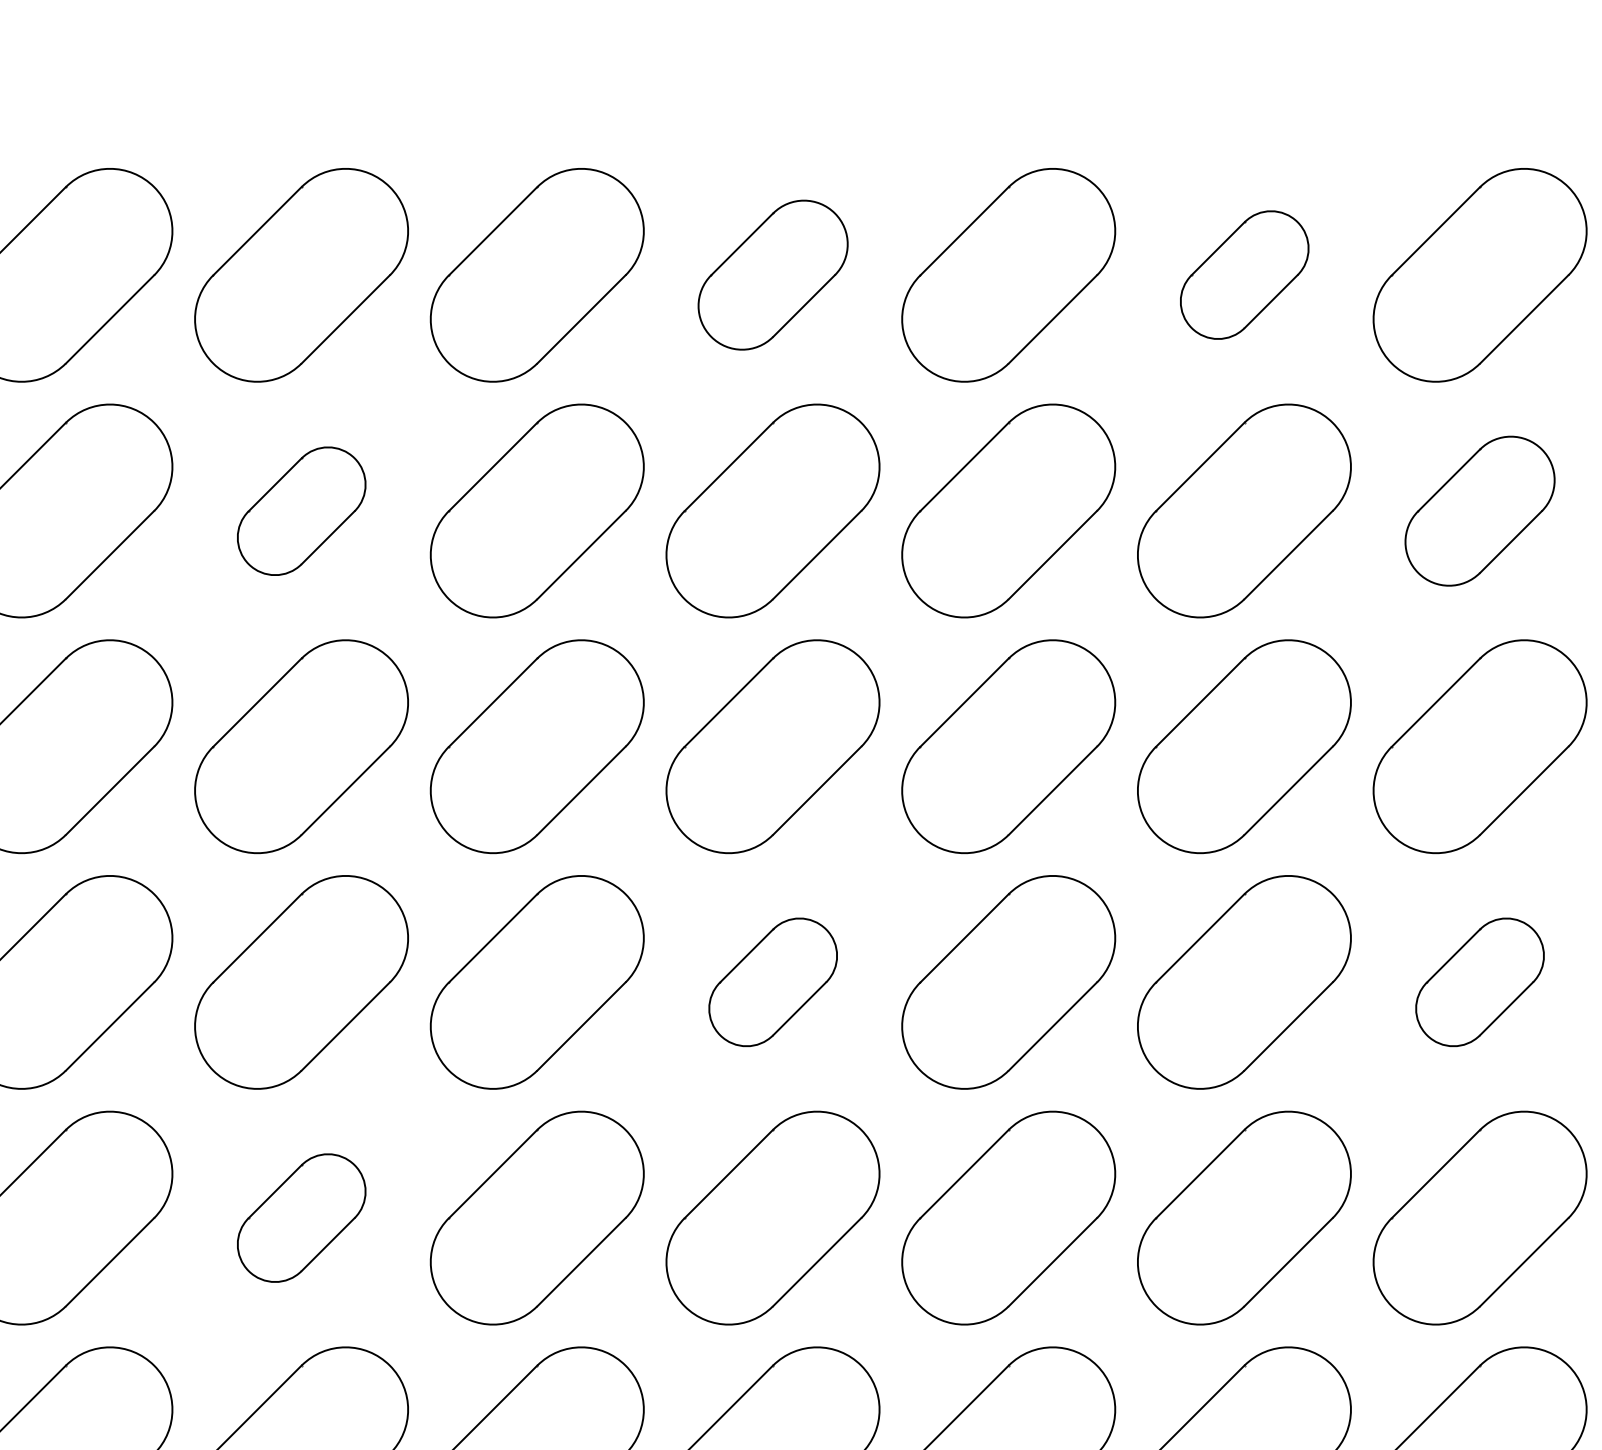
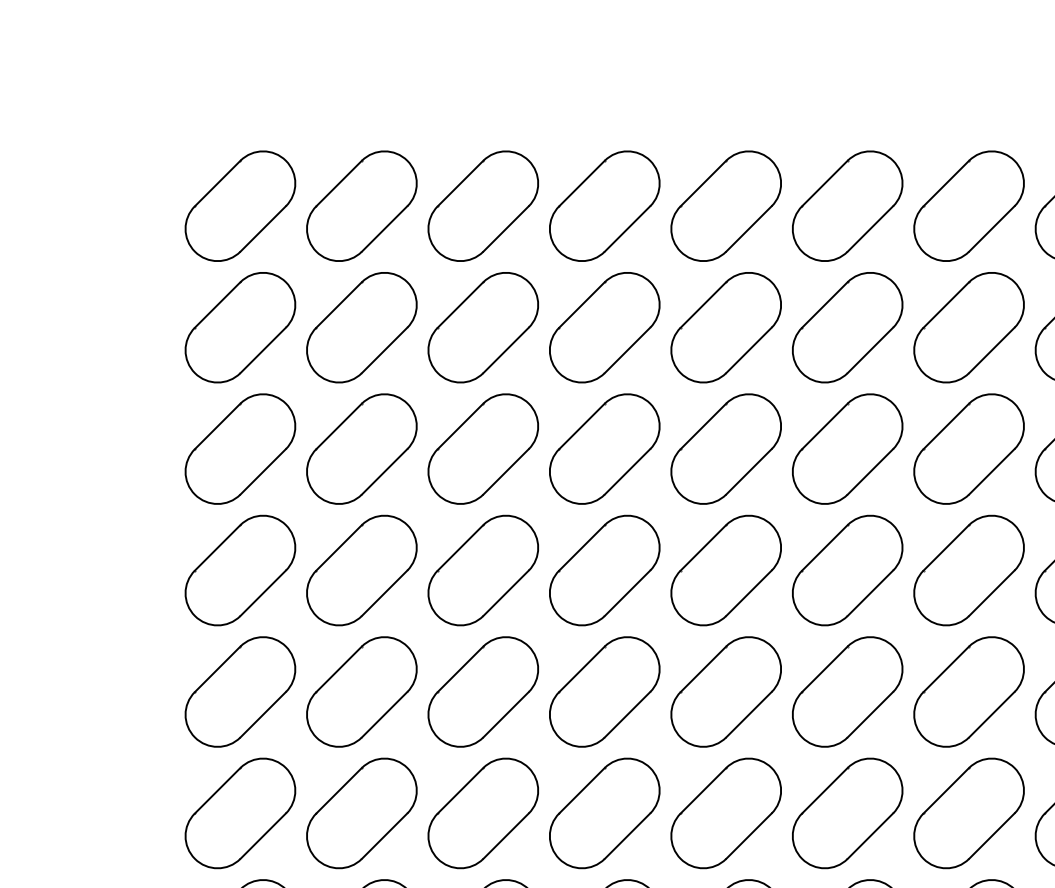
part: (772, 273) -> (604, 205), size x1.43
part: (1244, 273) -> (847, 205), size x1.67
part: (300, 510) -> (361, 327), size x1.67
part: (1478, 510) -> (968, 327), size x1.43
part: (772, 982) -> (604, 570), size x1.67
part: (1478, 982) -> (968, 570), size x1.67
part: (300, 1217) -> (361, 691), size x1.67

